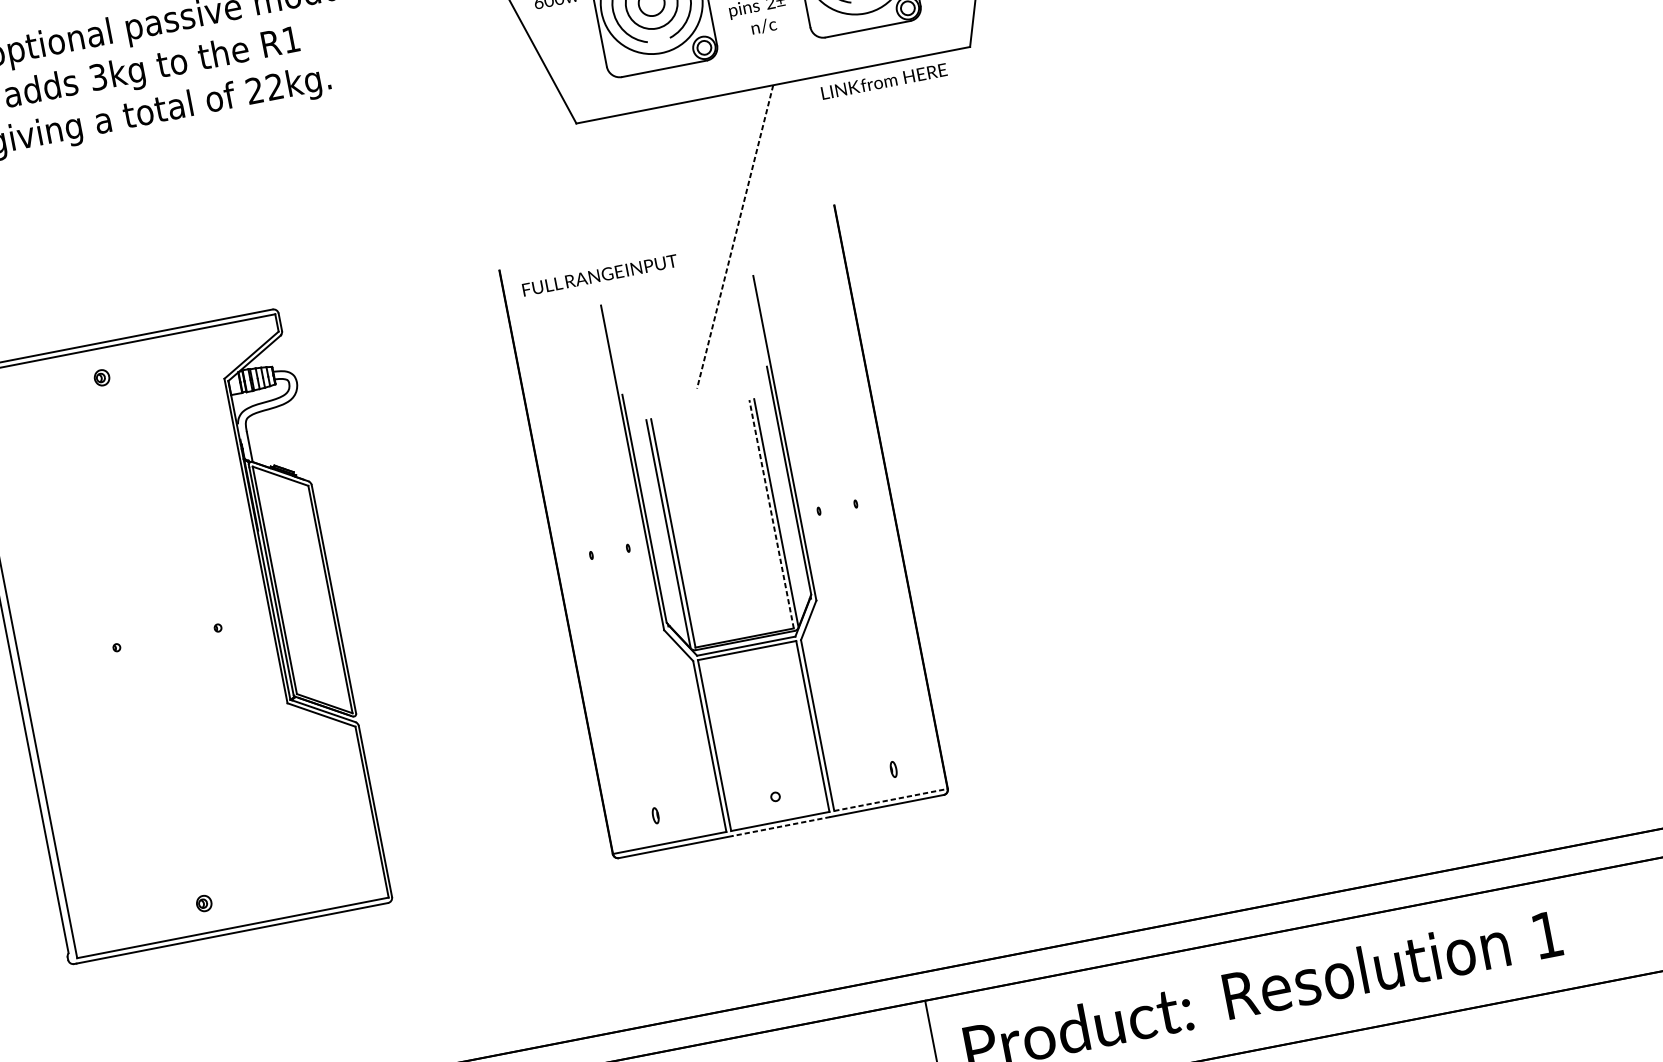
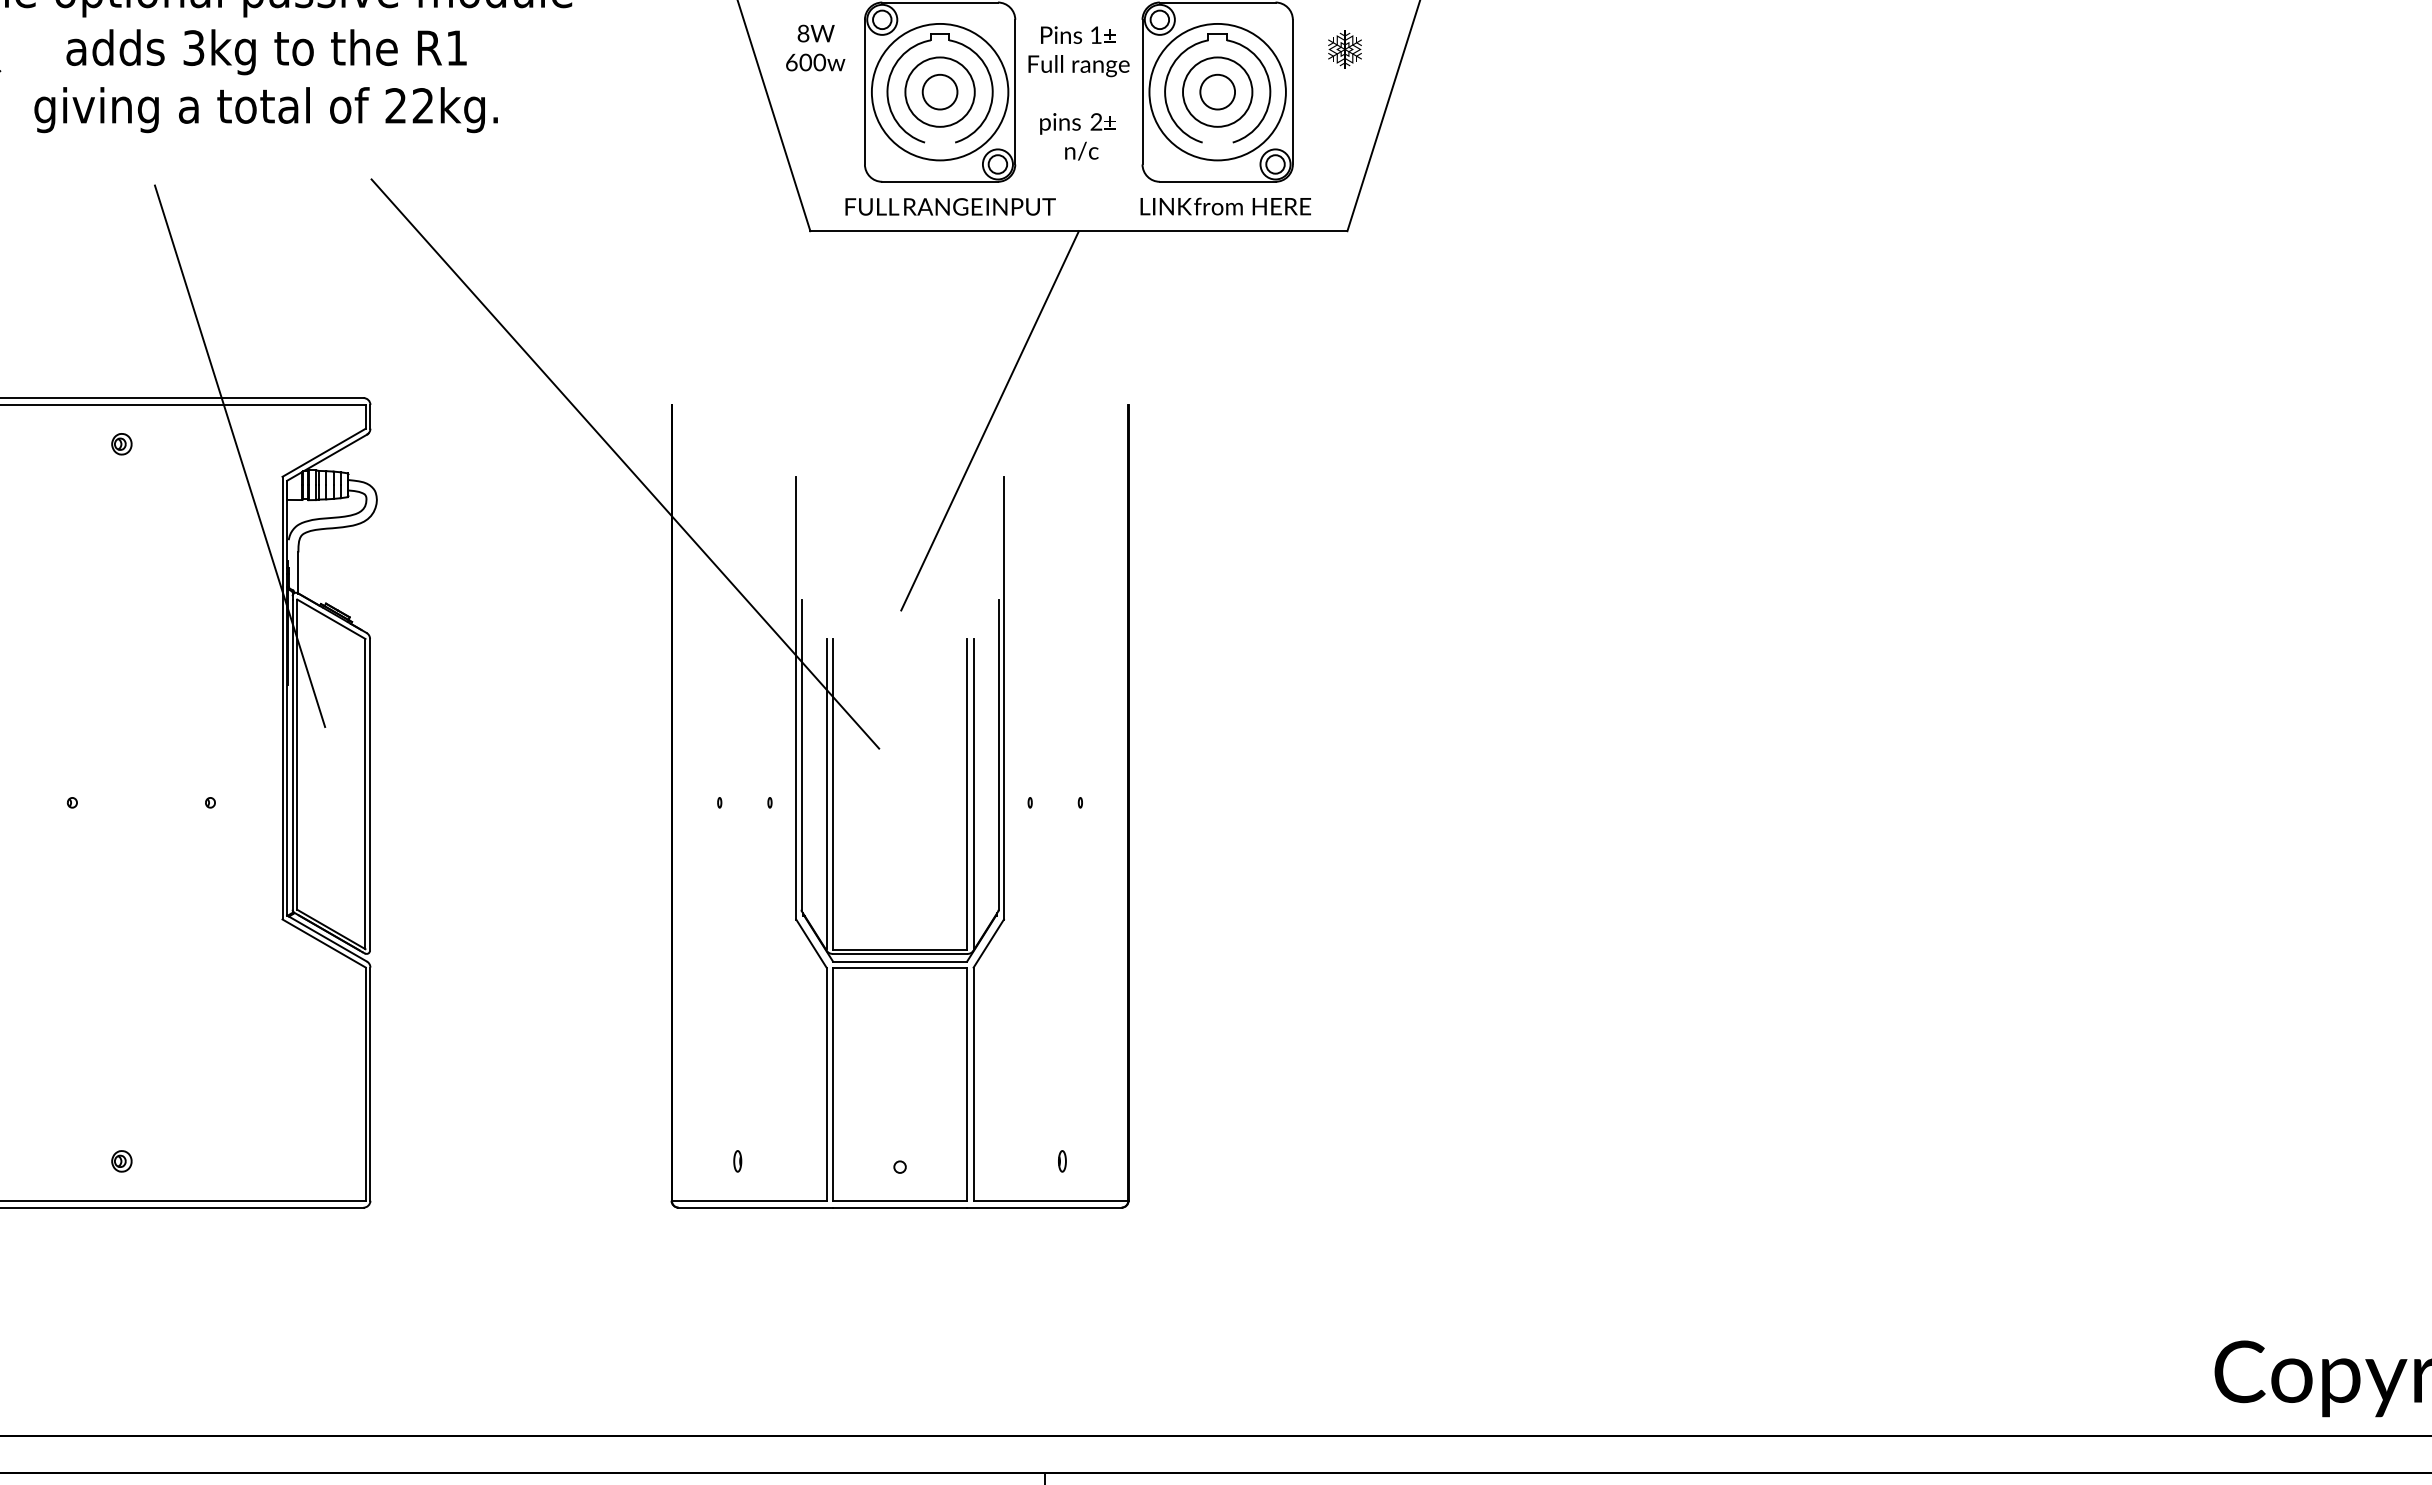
text: (884, 81) -> (1225, 206), moved
line: (734, 237) -> (989, 421), dashed -> solid
text: (599, 275) -> (950, 206), moved
line: (473, 320) -> (625, 463), added
line: (190, 370) -> (239, 456), added
line: (771, 514) -> (967, 794), dashed -> solid
line: (891, 799) -> (1051, 1200), dashed -> solid
line: (780, 826) -> (899, 1207), dashed -> solid

